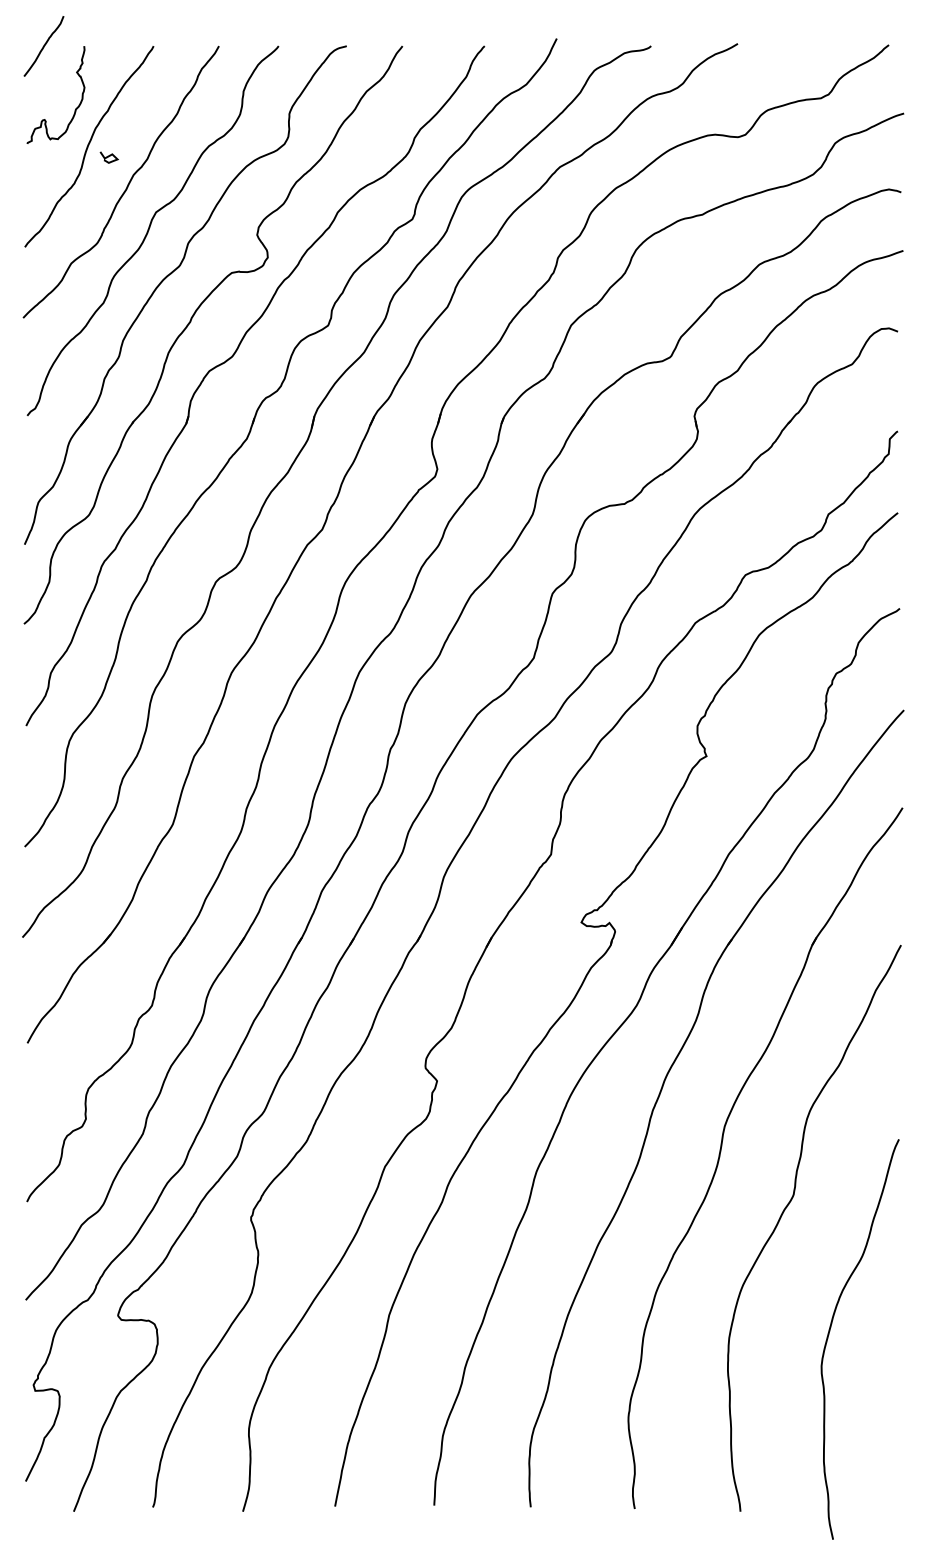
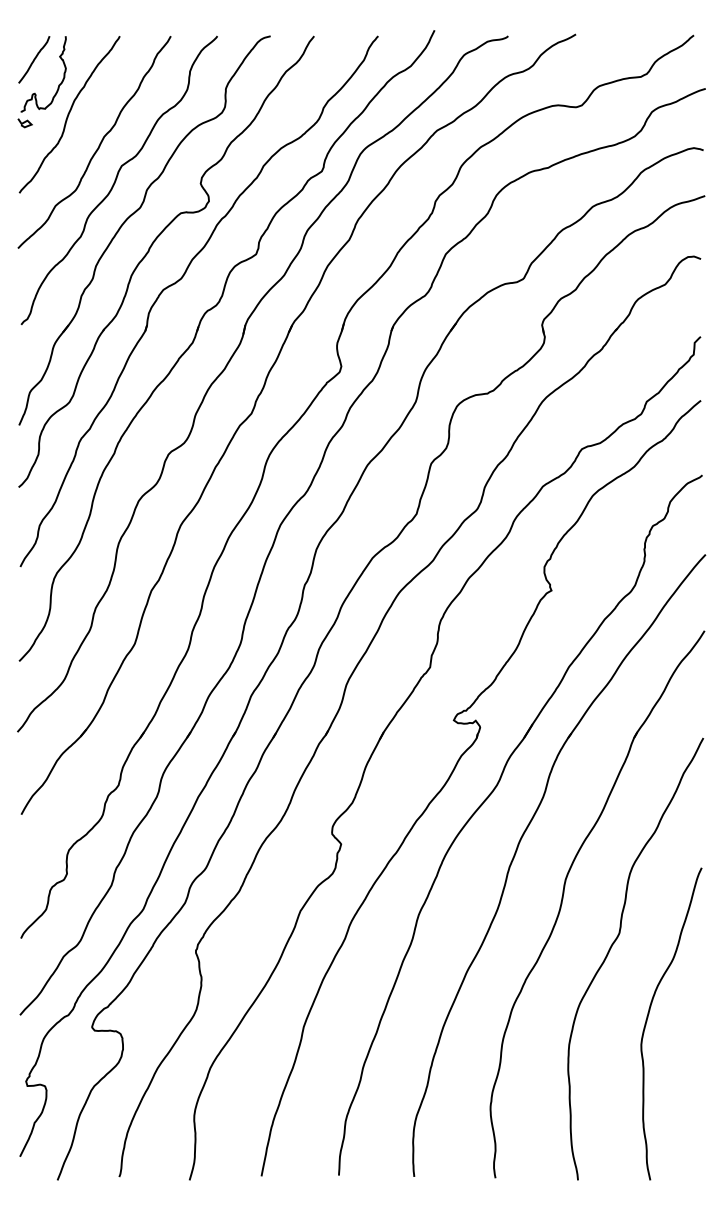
curve: (43, 46) -> (33, 59), moved
curve: (108, 157) -> (24, 123), moved
curve: (830, 1331) -> (648, 1017), moved

